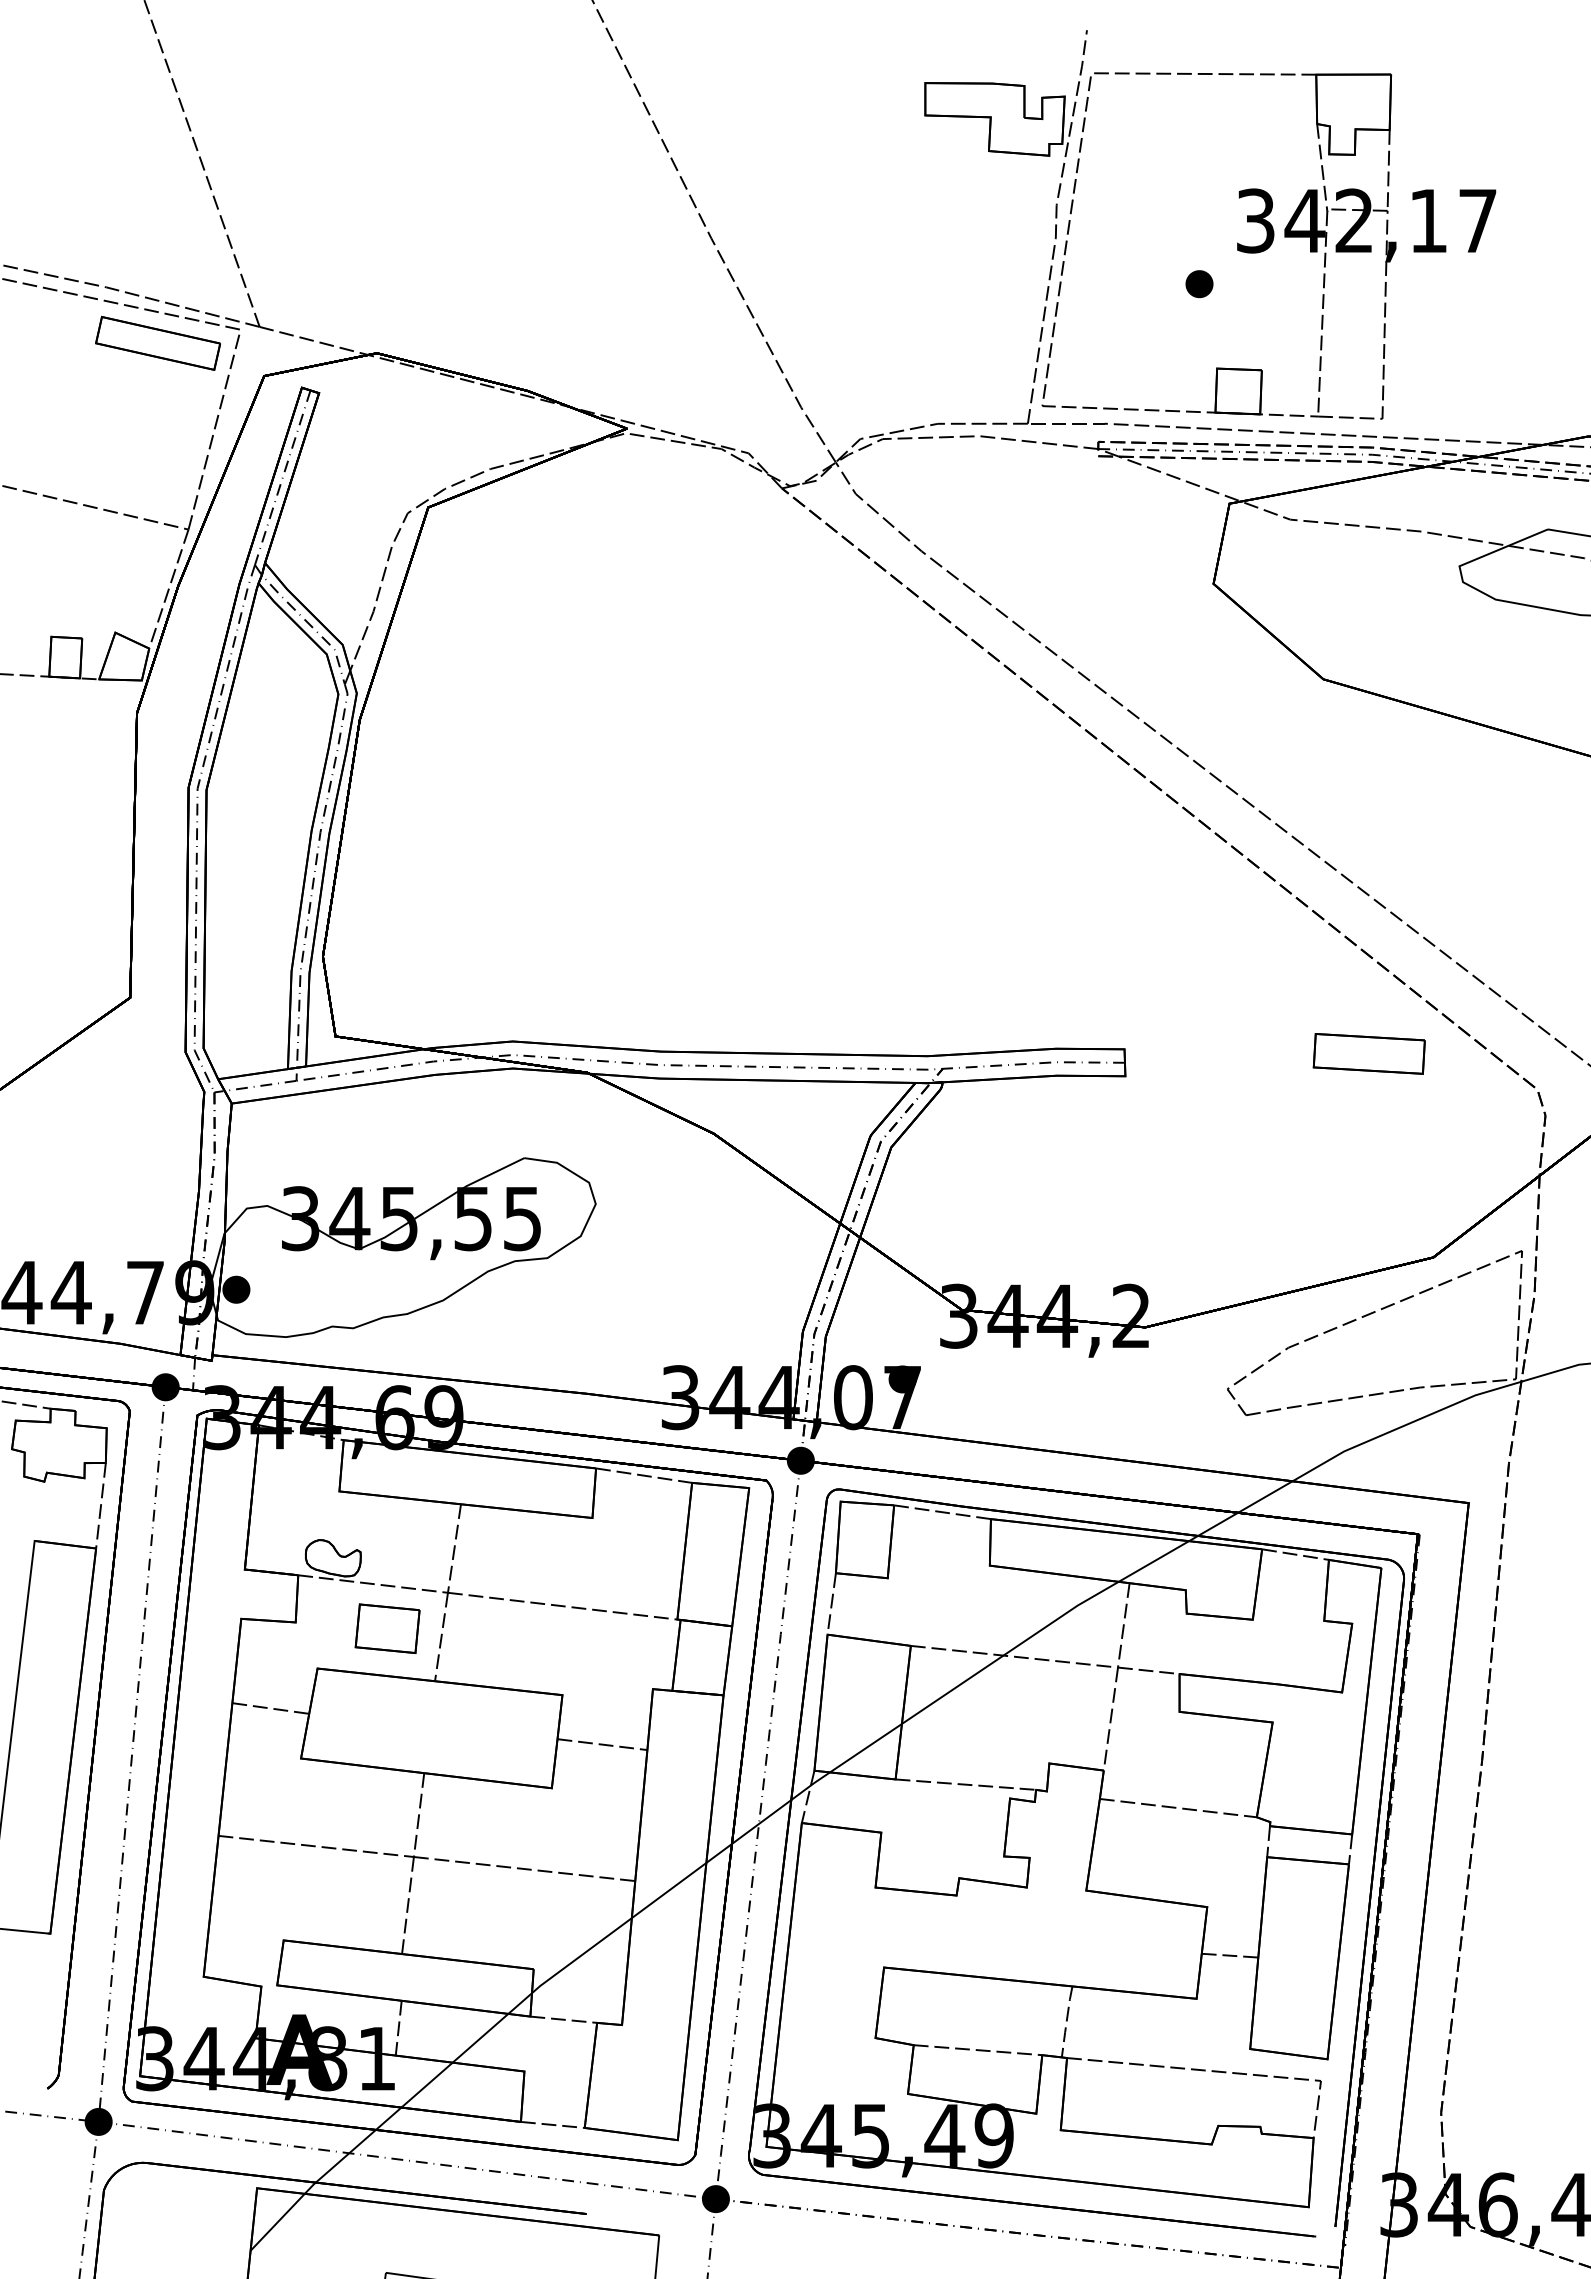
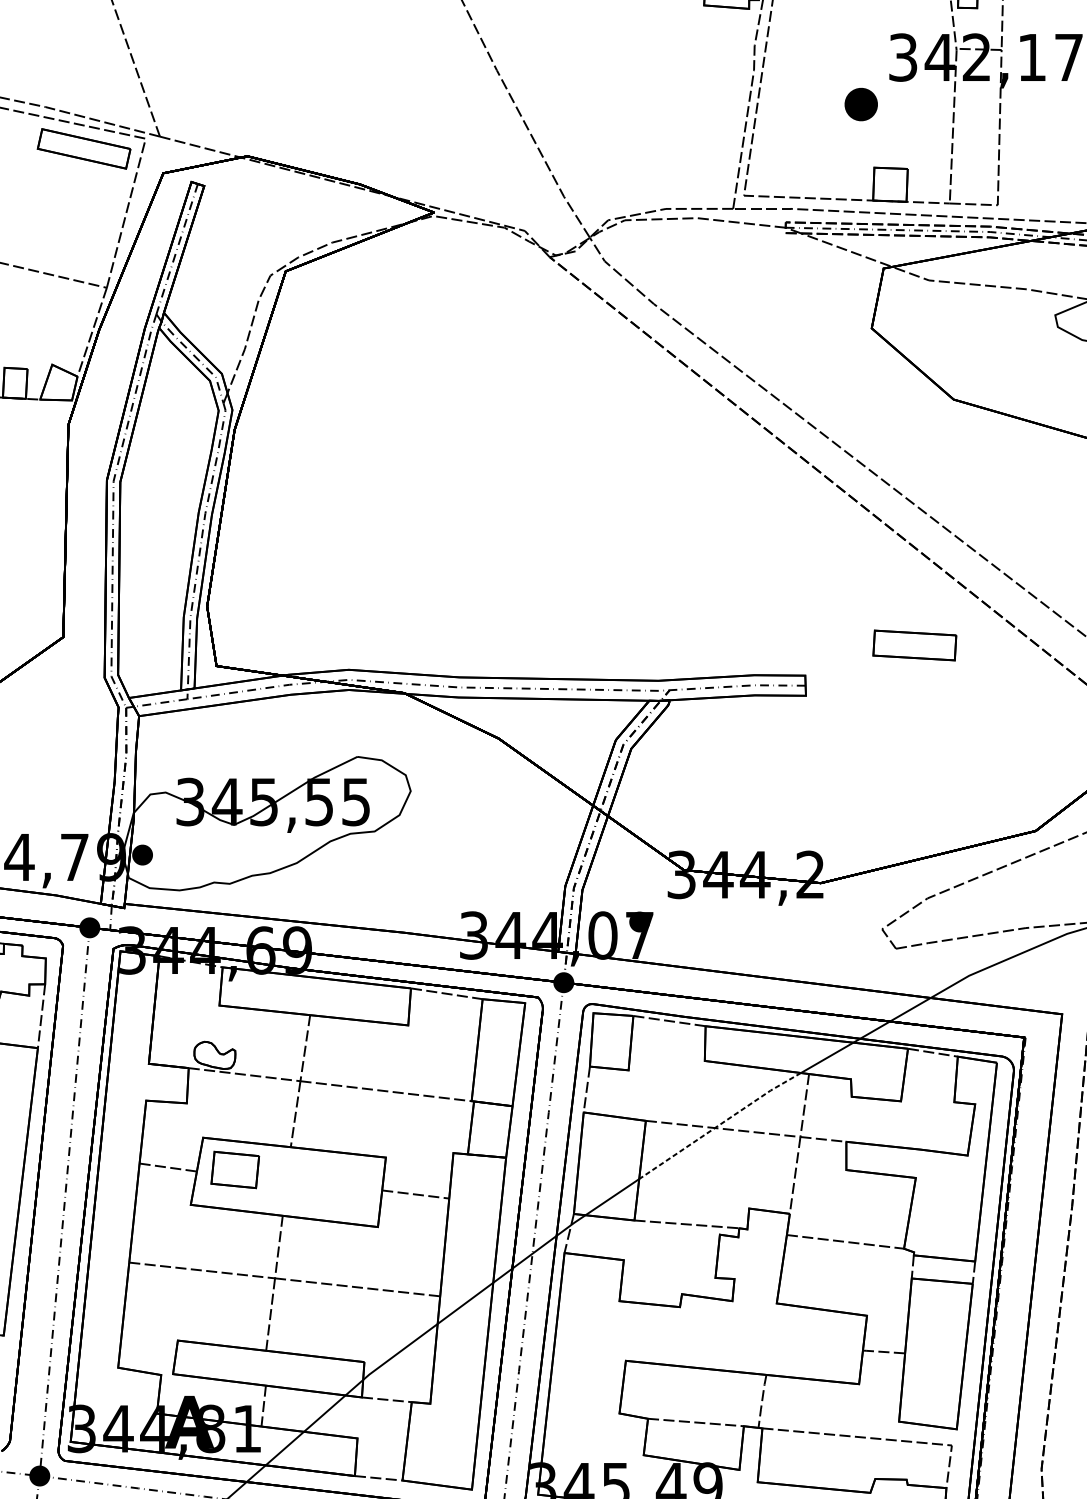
part: (1199, 284) -> (861, 104), size x1.6
part: (1368, 1053) -> (914, 645), moved
part: (387, 1628) -> (235, 1169), moved
line: (1010, 1651) -> (720, 1125), solid -> dashed

